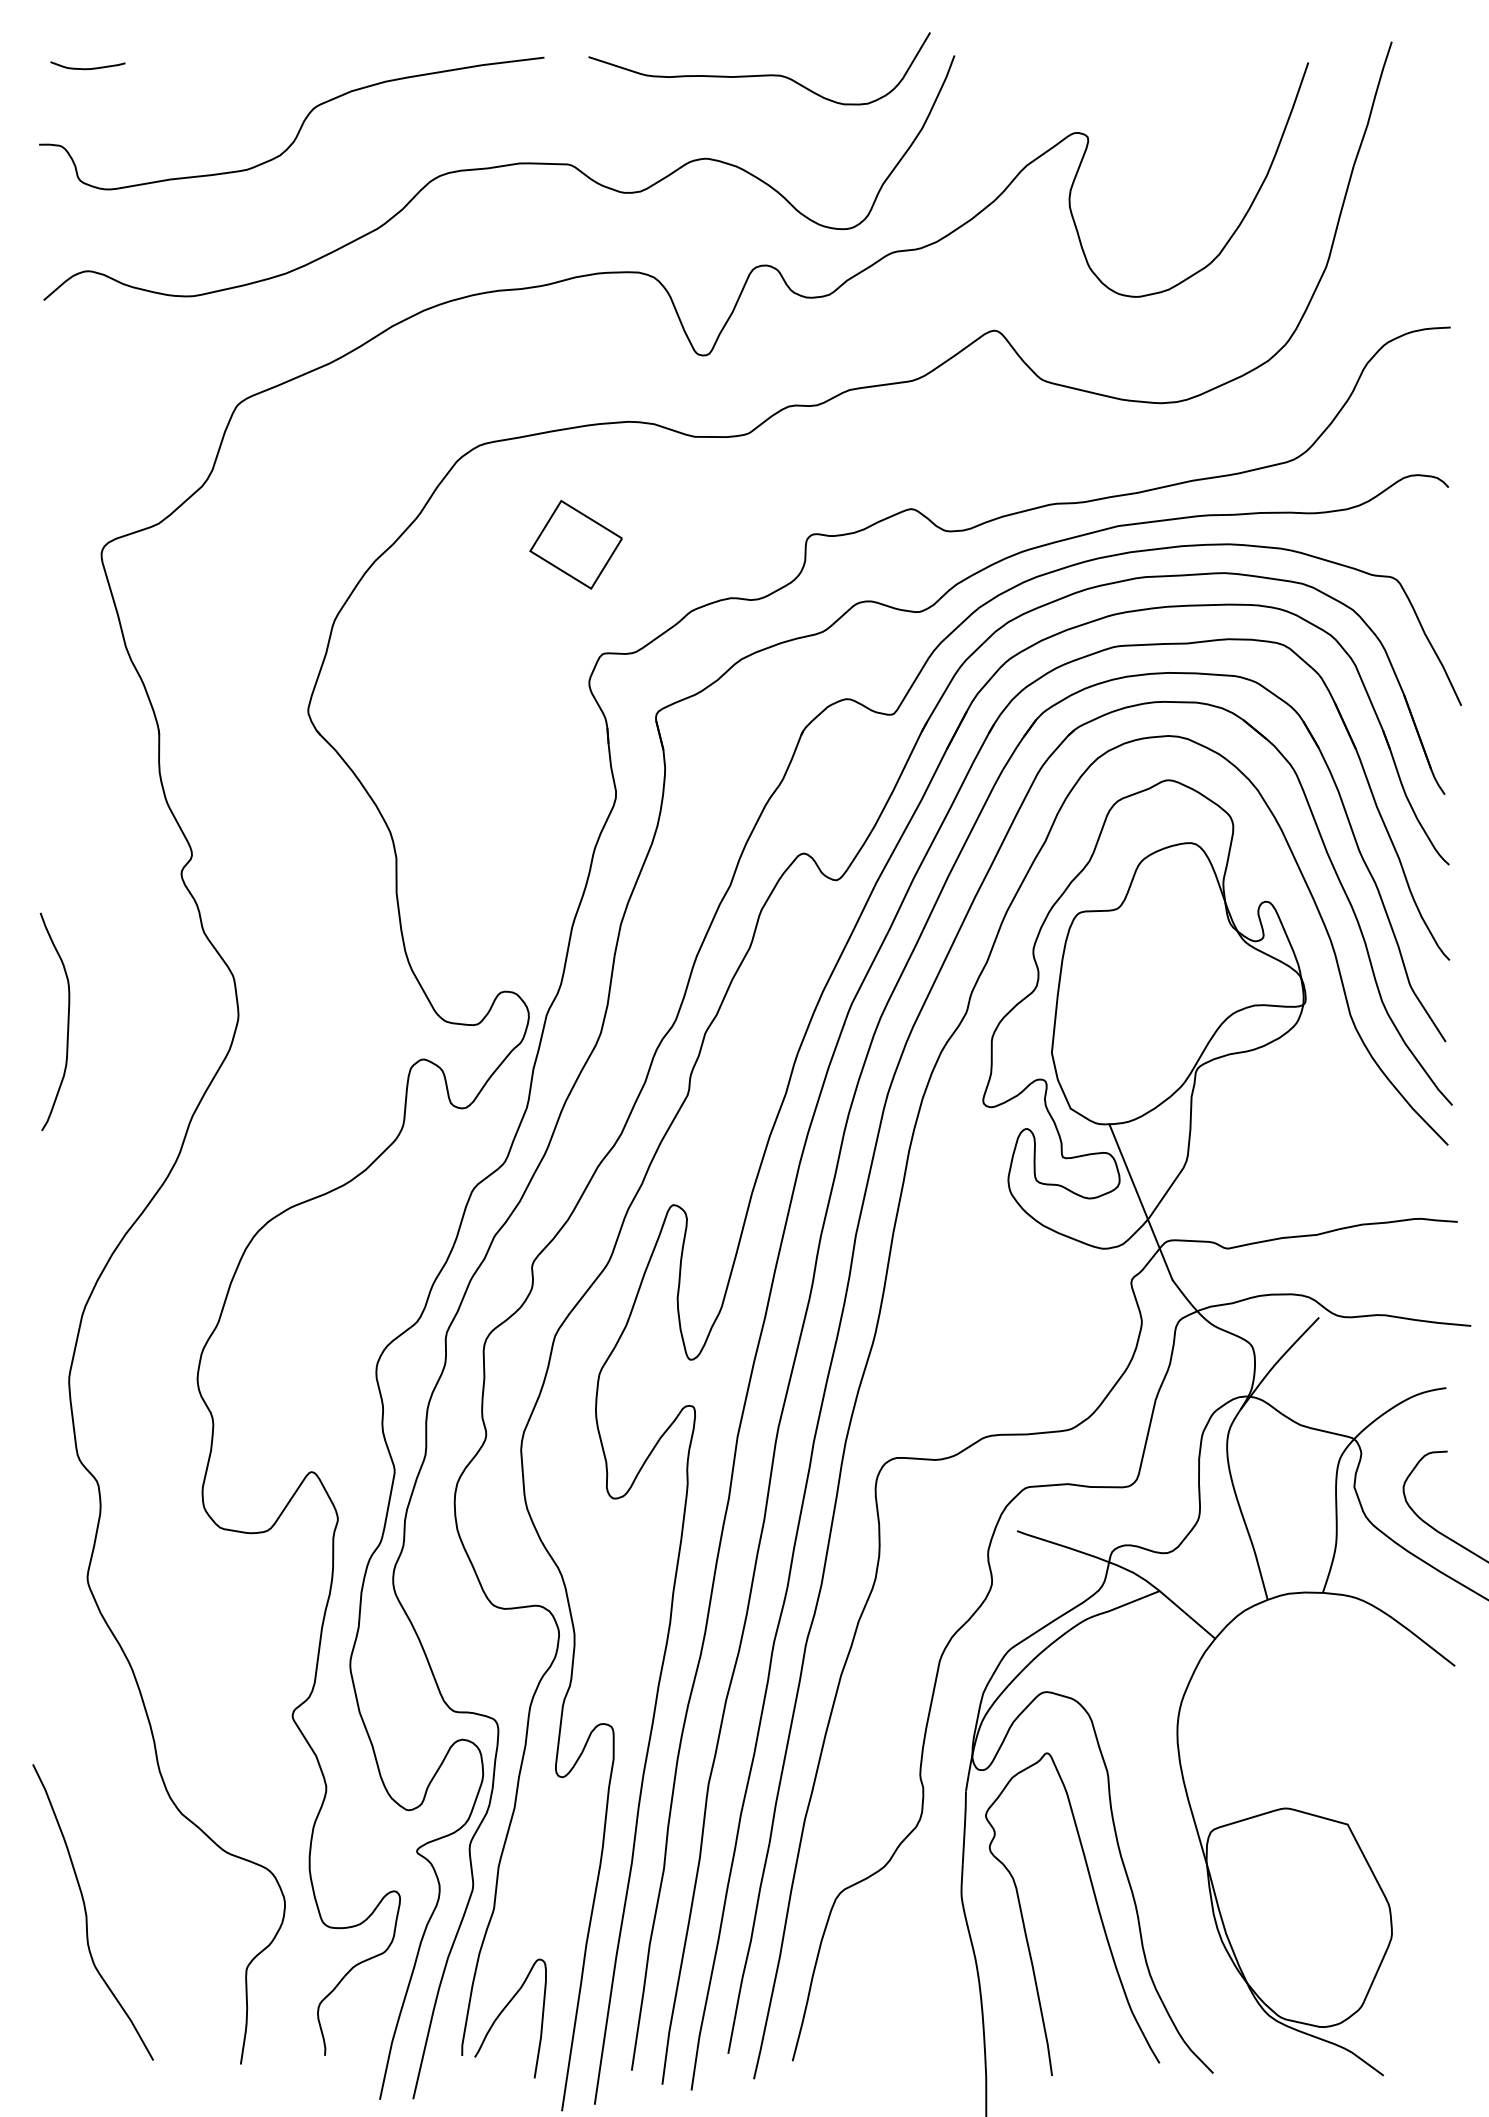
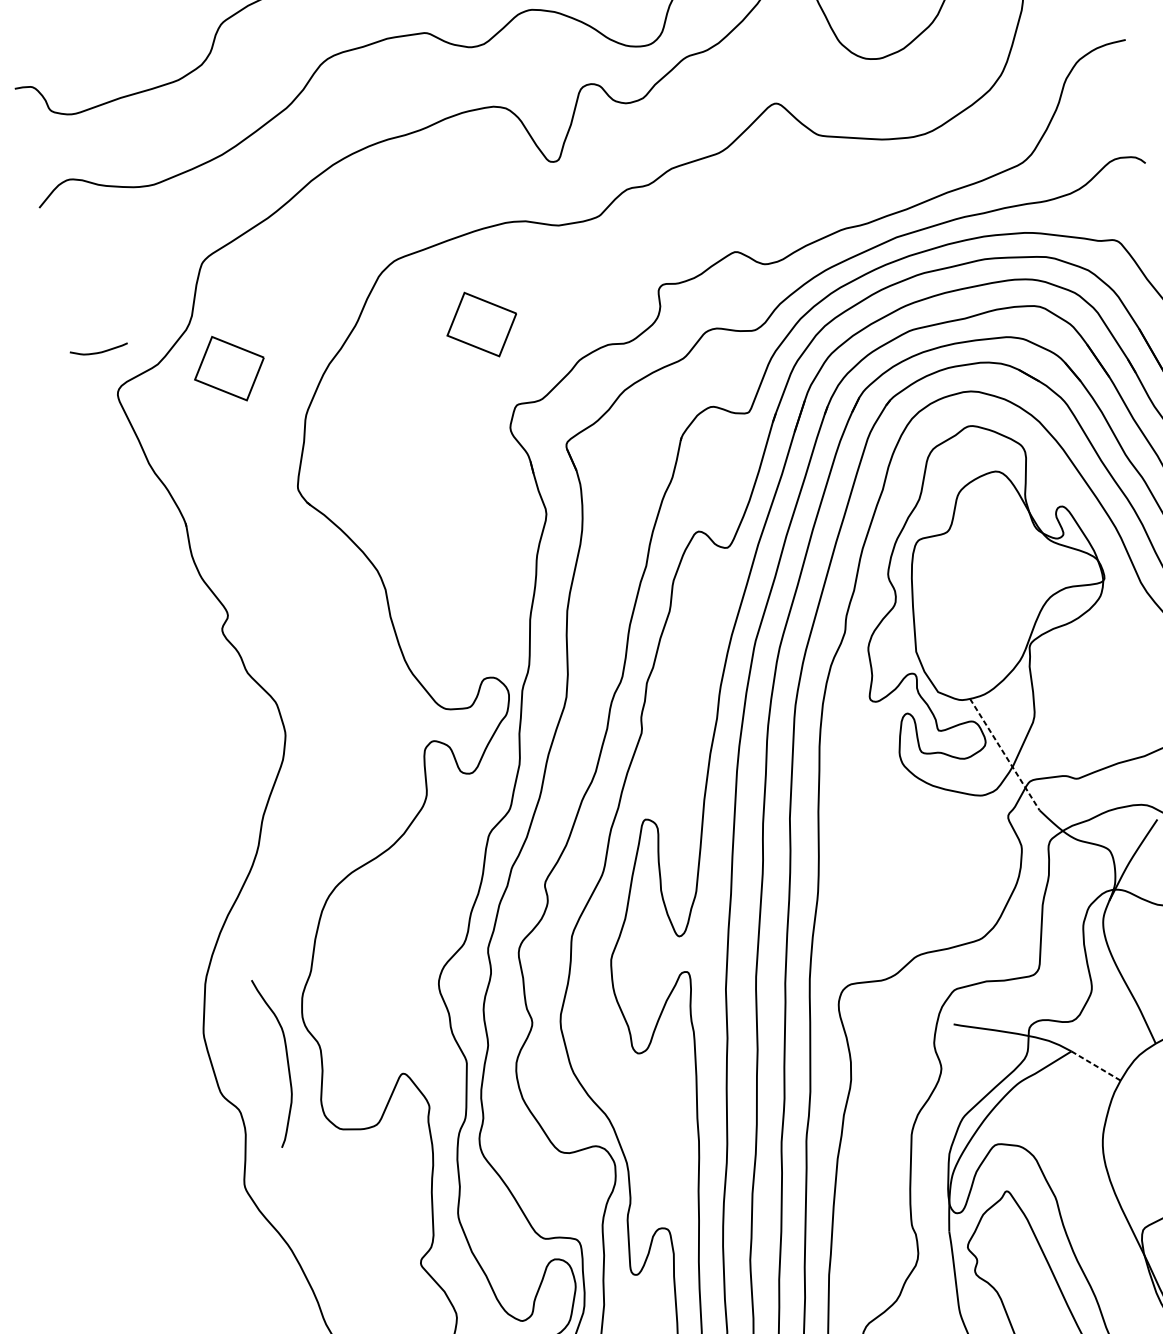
curve: (87, 68) -> (99, 352), moved
part: (247, 544) -> (228, 368), added
curve: (67, 1021) -> (286, 1060), moved
line: (1141, 1202) -> (1005, 754), solid -> dashed
line: (1187, 1614) -> (1096, 1065), solid -> dashed

